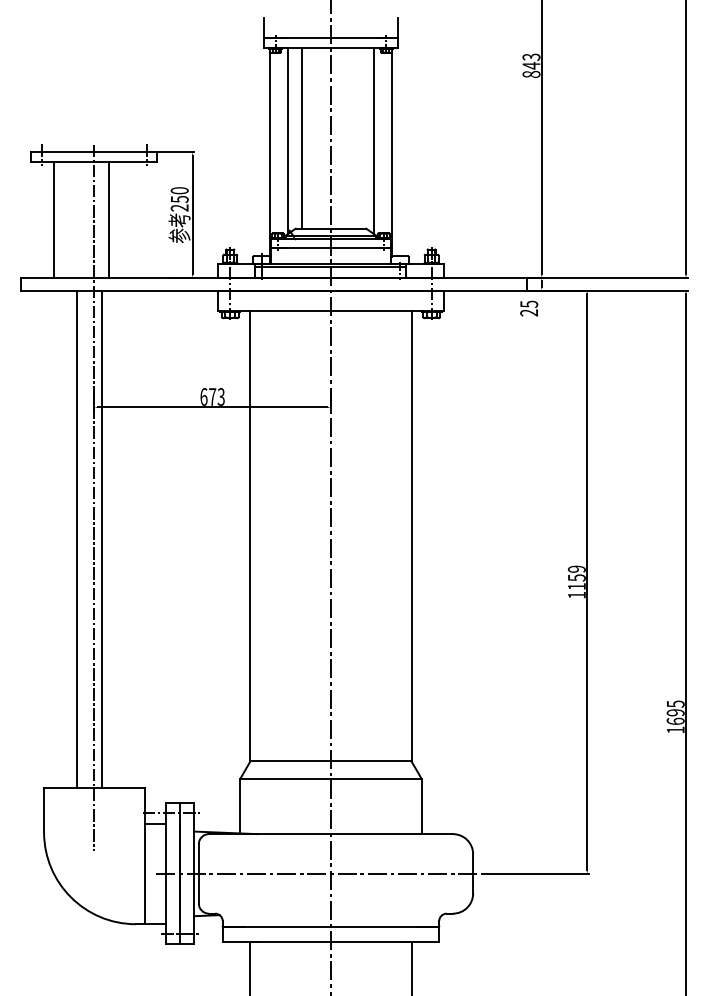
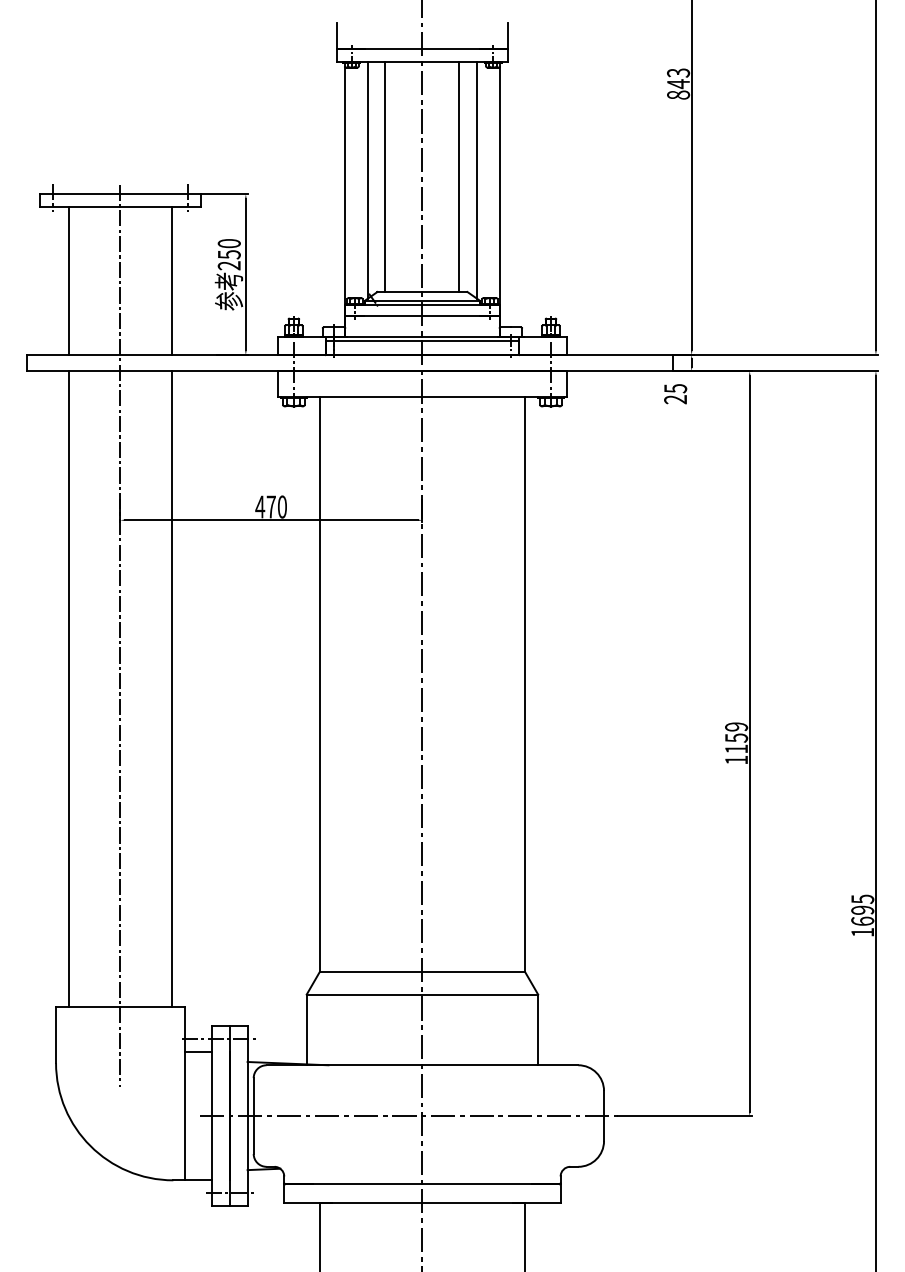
line: (359, 138) -> (458, 176), added
line: (108, 219) -> (171, 280), moved
text: (212, 396) -> (271, 506), 673 -> 470
line: (76, 539) -> (68, 688), moved
line: (101, 539) -> (171, 688), moved

